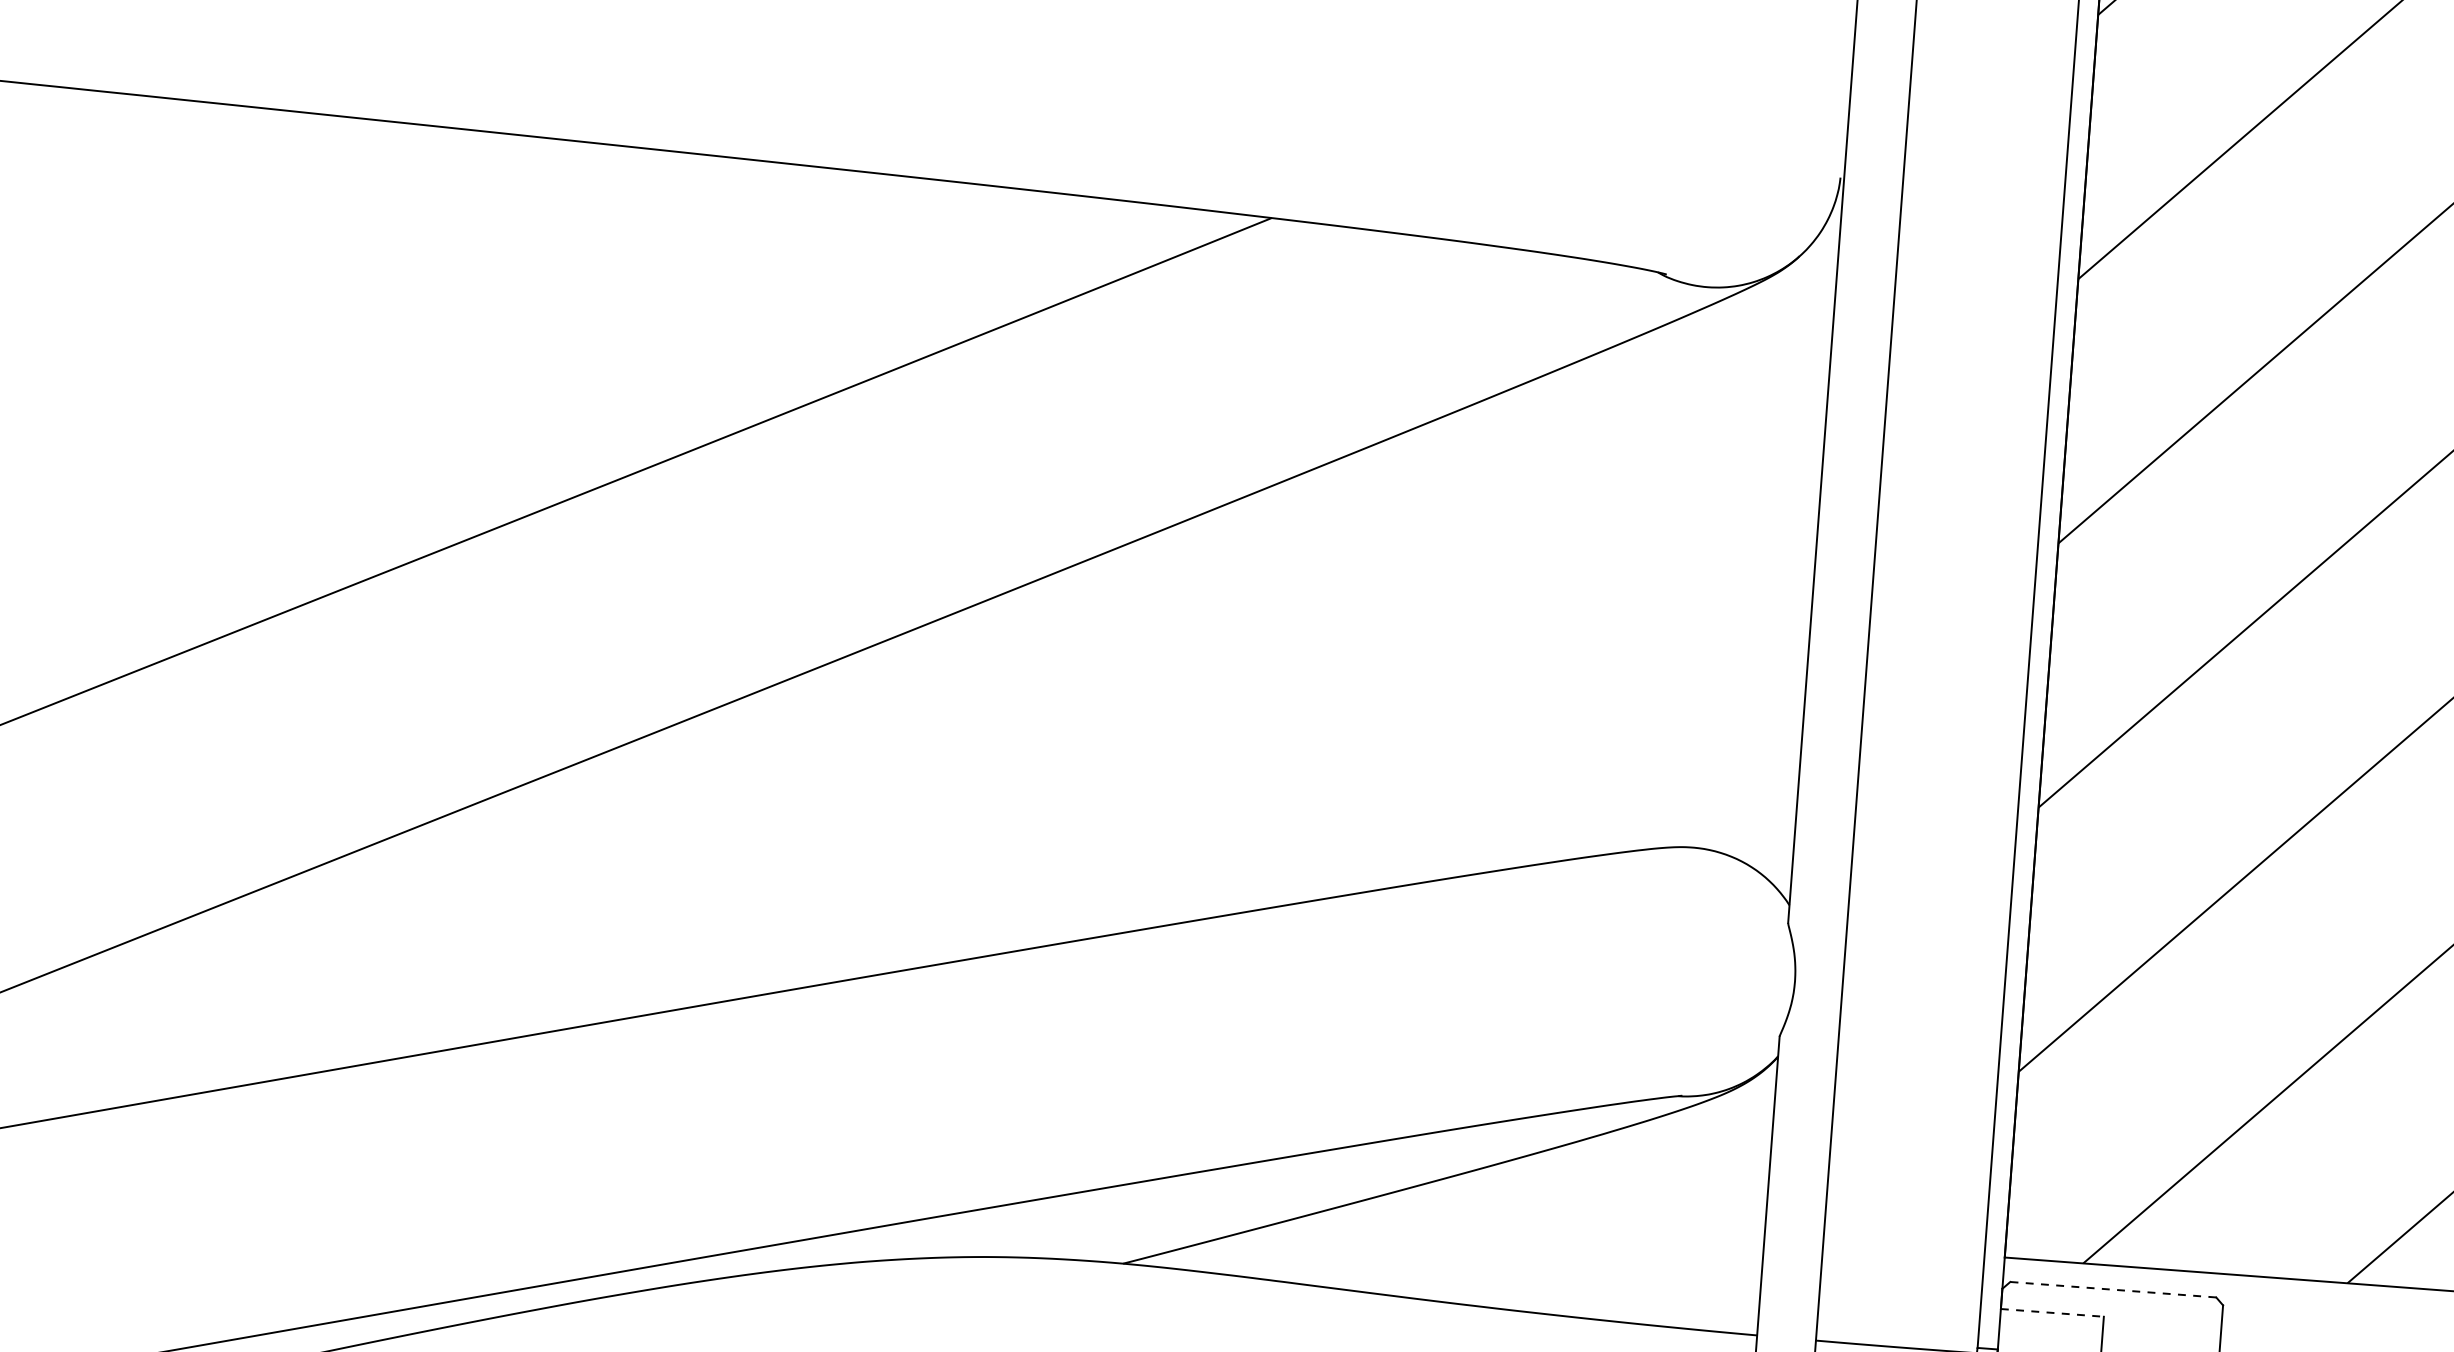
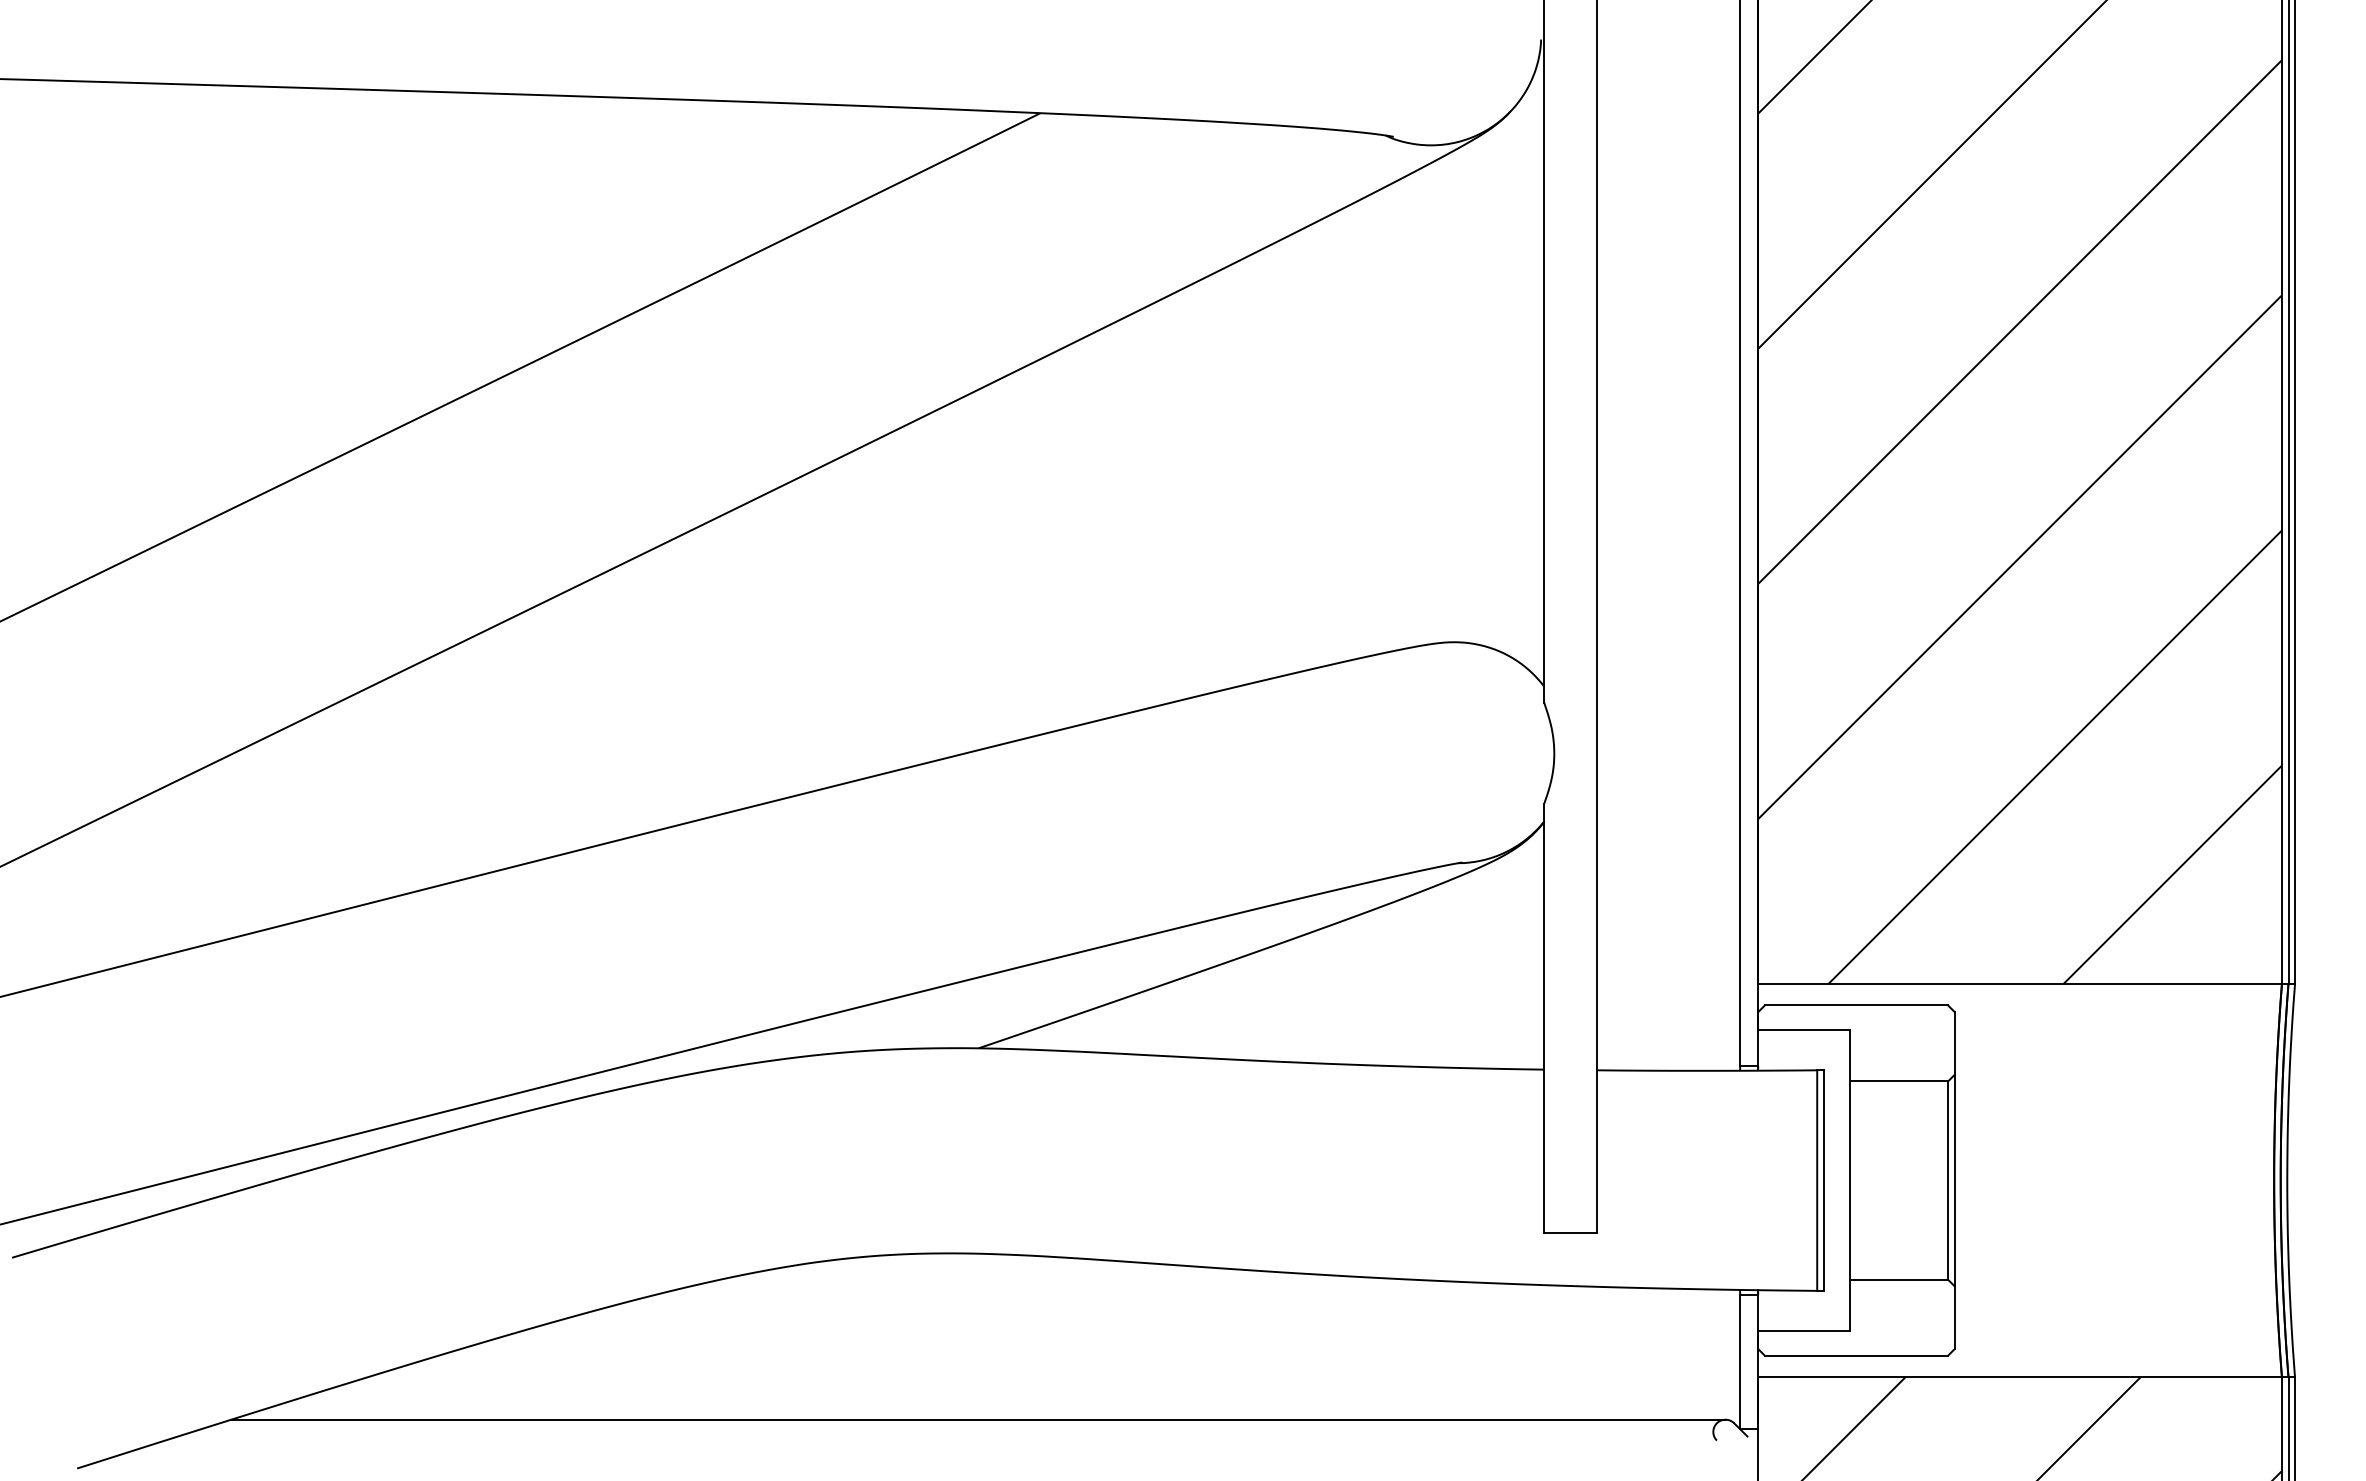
line: (2113, 1289) -> (1856, 1005), dashed -> solid
line: (2052, 1313) -> (1804, 1030), dashed -> solid

